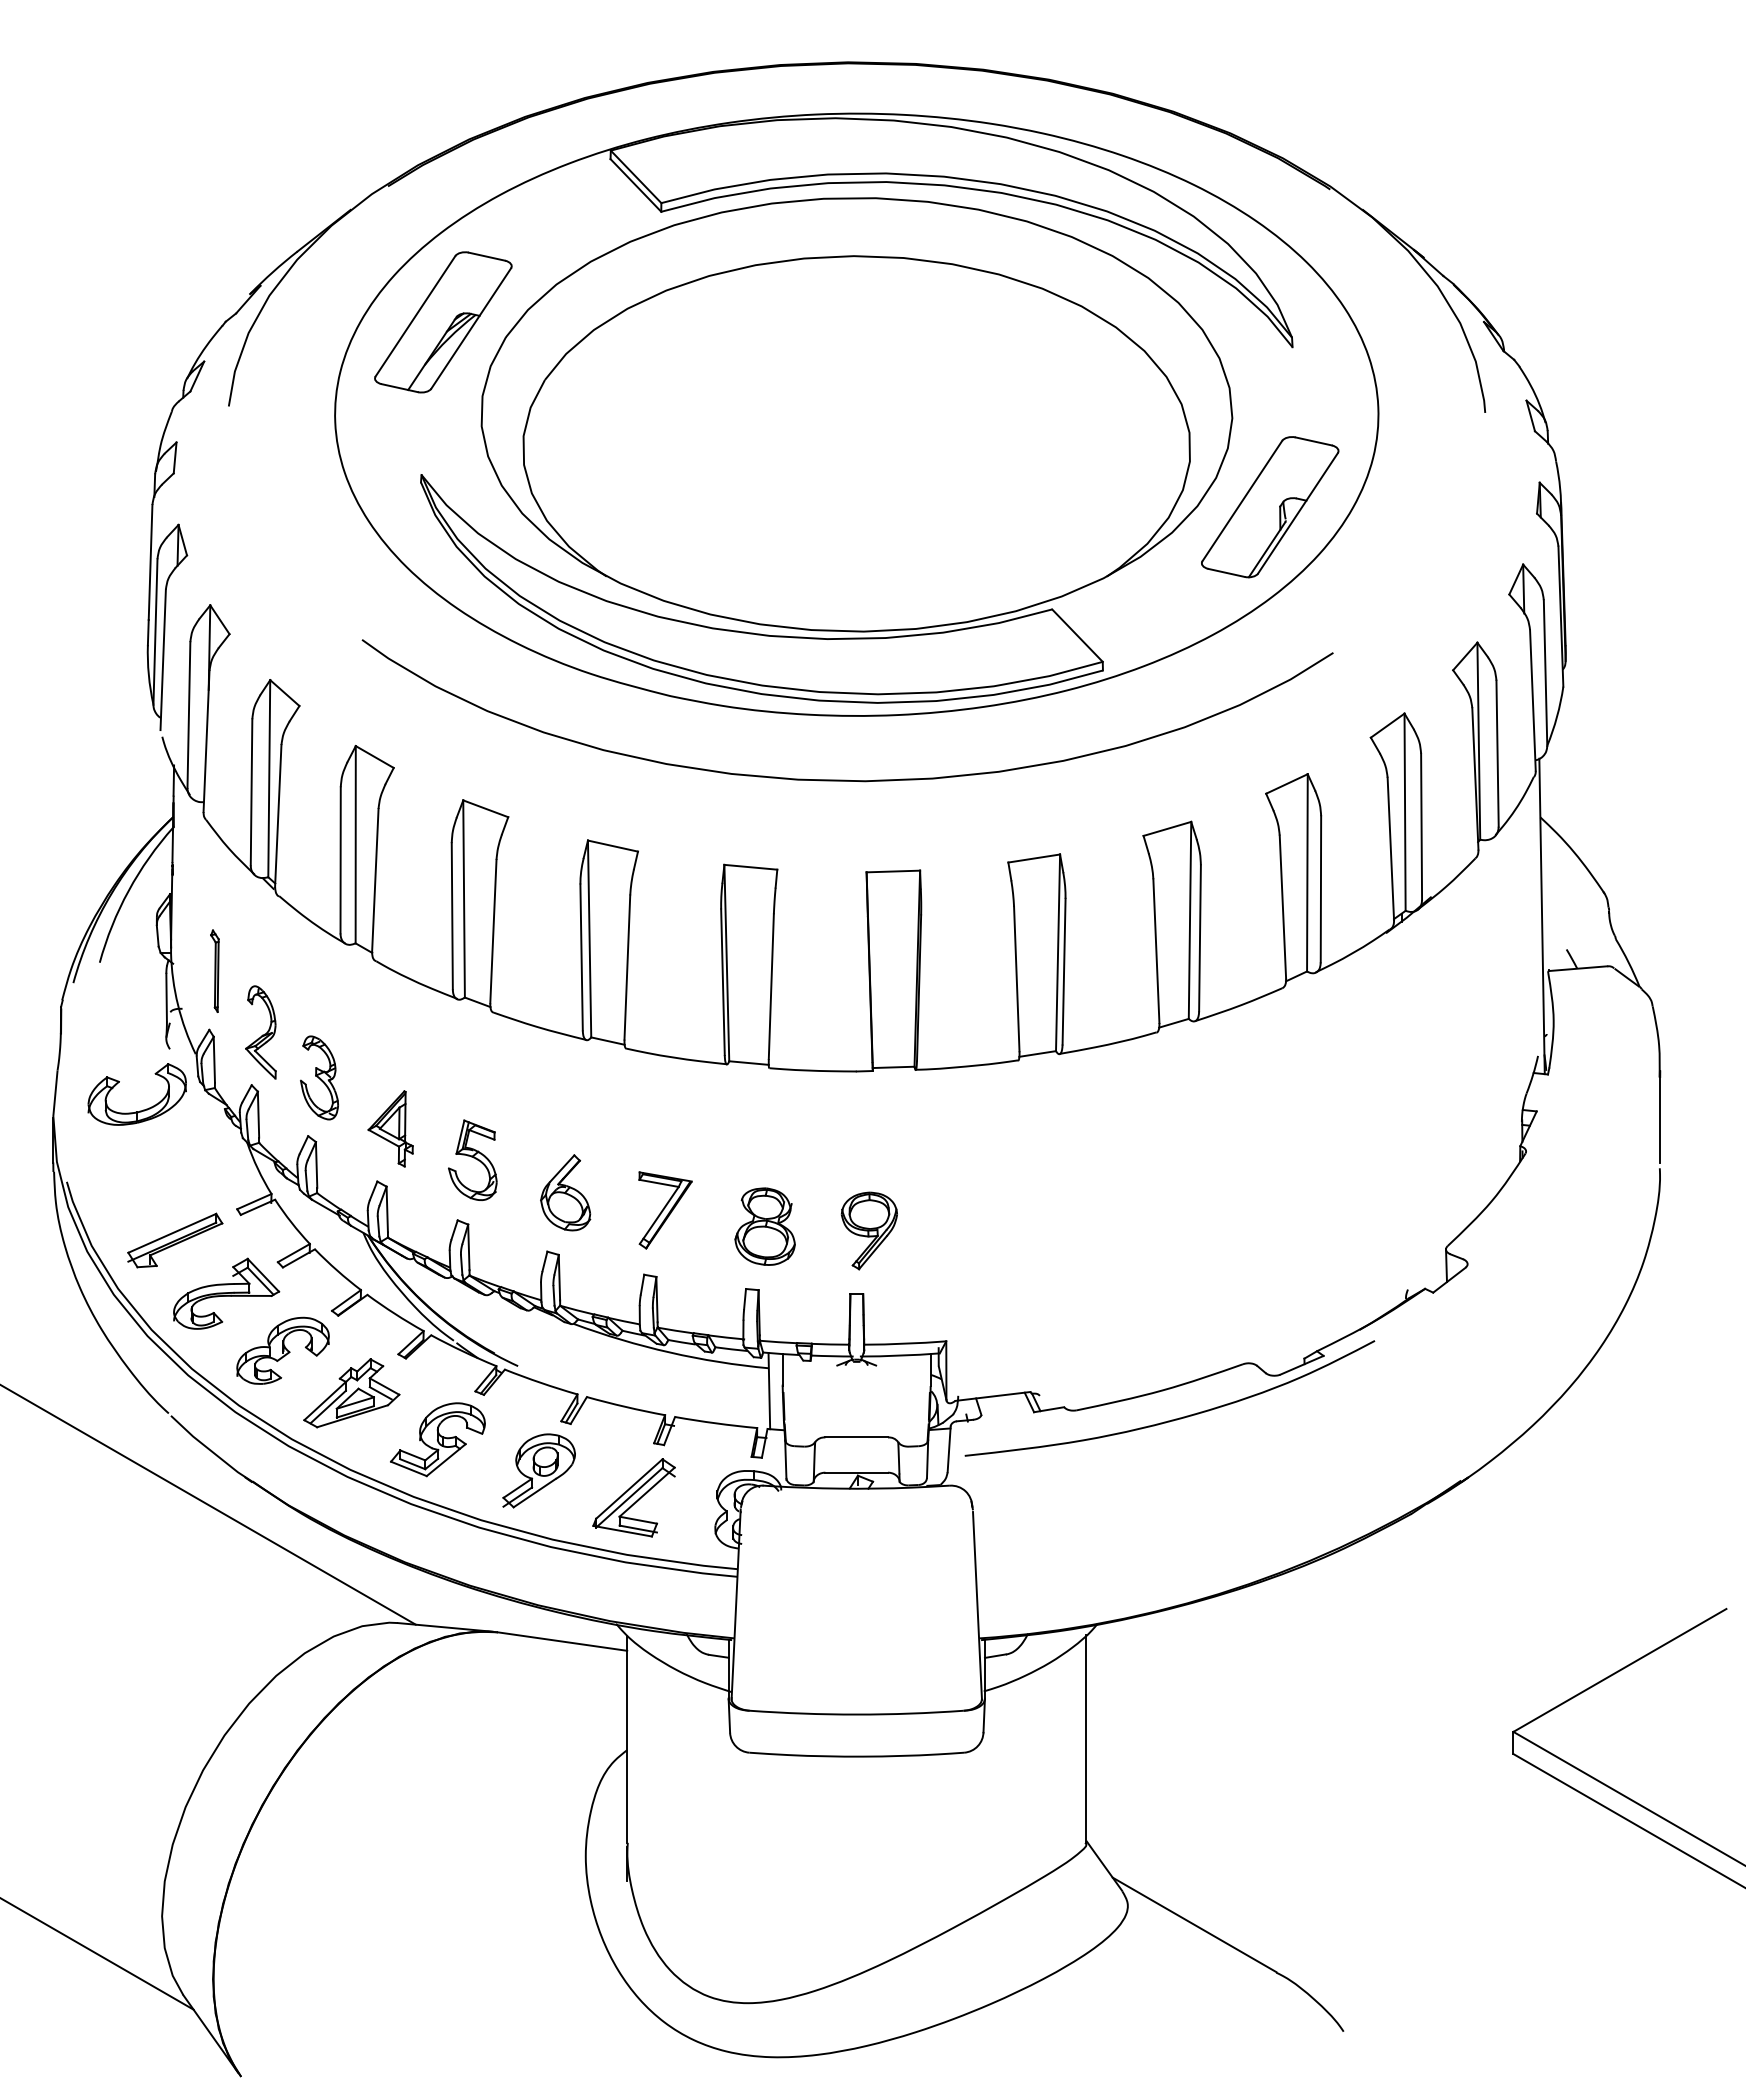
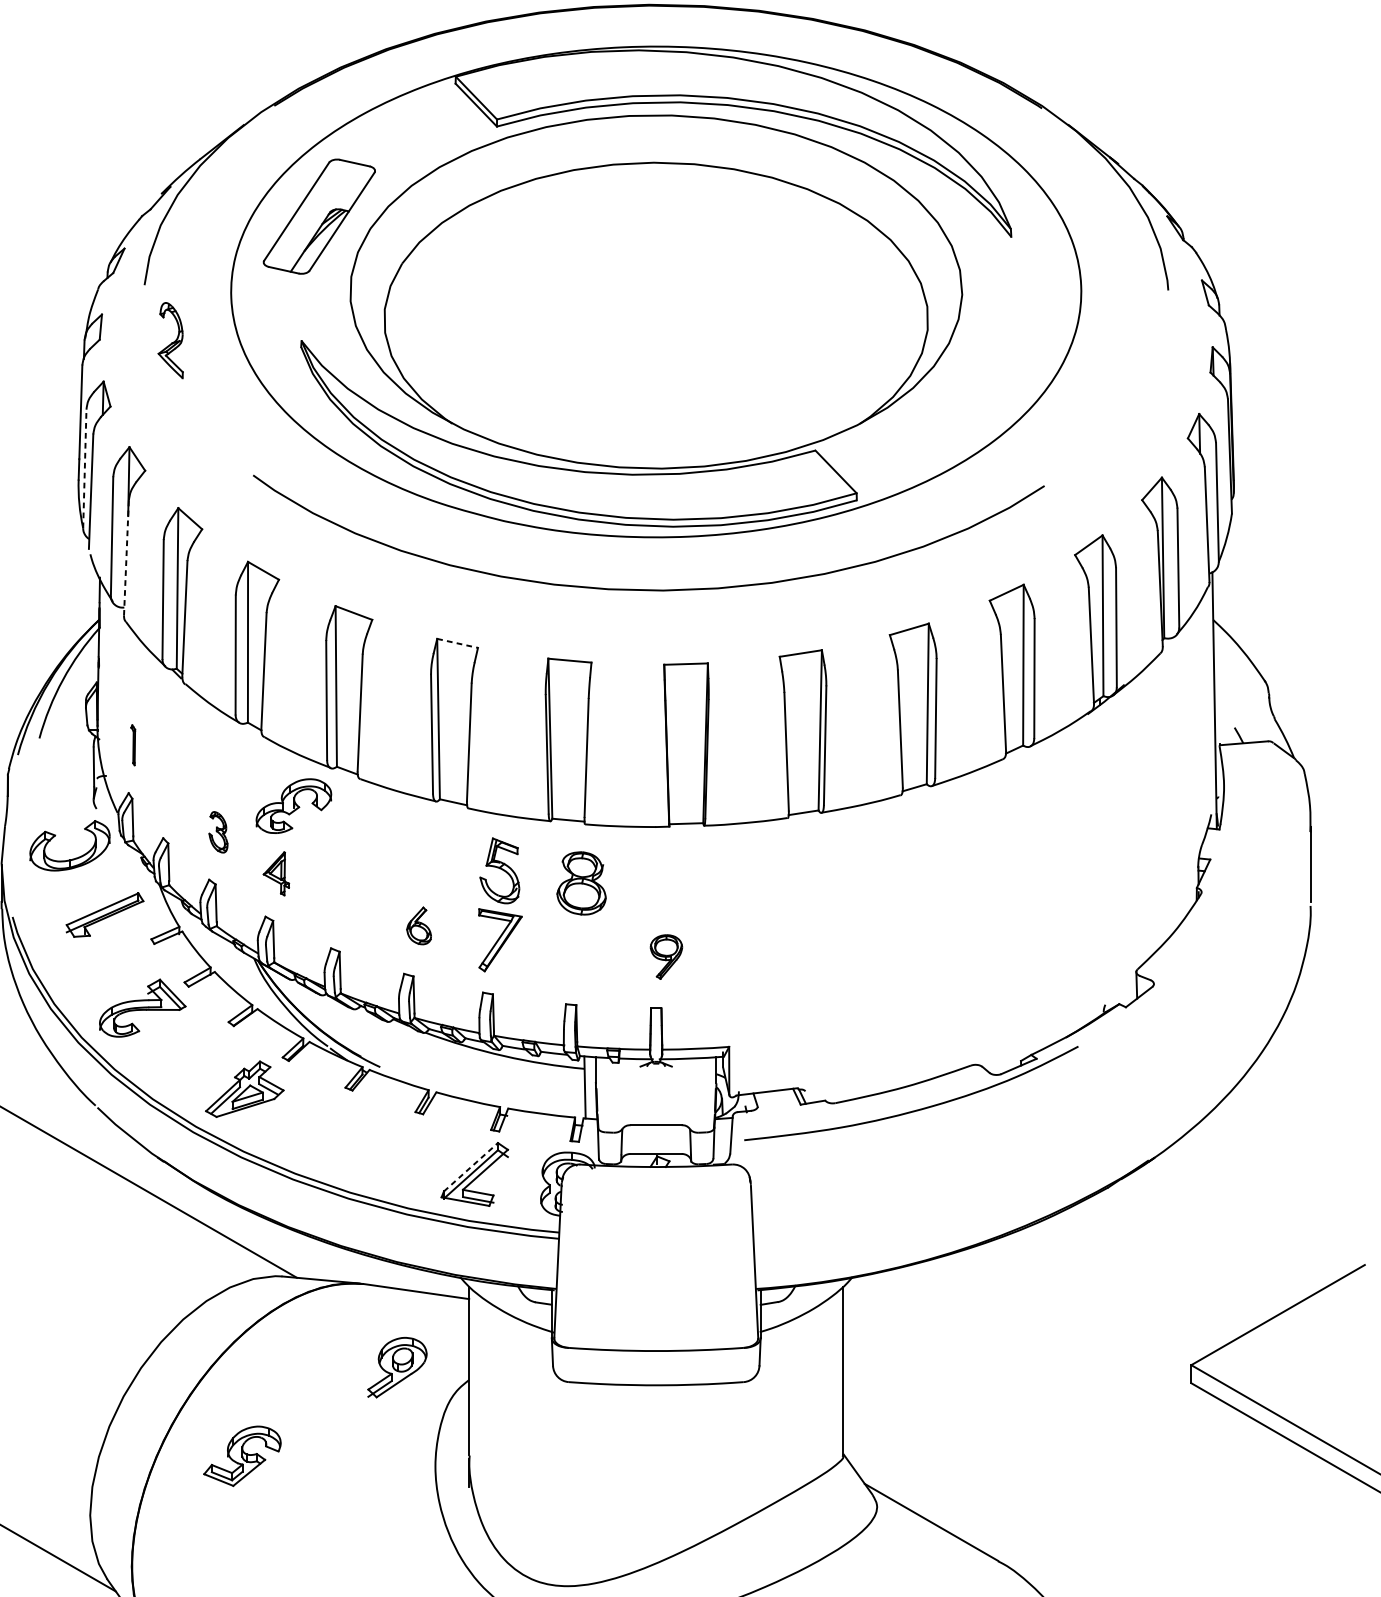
part: (1270, 507) -> (993, 367), removed
line: (155, 631) -> (84, 468), solid -> dashed
line: (206, 741) -> (126, 558), solid -> dashed
line: (612, 846) -> (457, 643), solid -> dashed
part: (214, 970) -> (132, 744), size x0.6
part: (260, 1032) -> (170, 340), moved
part: (319, 1077) -> (218, 831), size x0.6
part: (390, 1128) -> (276, 873), size x0.7
part: (472, 1159) -> (499, 870), moved
part: (565, 1192) -> (418, 925), size x0.6
part: (764, 1226) -> (581, 883), moved
part: (868, 1230) -> (665, 956), size x0.7
part: (175, 1240) -> (105, 915), moved
part: (282, 1350) -> (293, 805), moved
part: (437, 1439) -> (242, 1456), moved
part: (538, 1470) -> (396, 1367), moved
line: (629, 1489) -> (471, 1167), solid -> dashed

